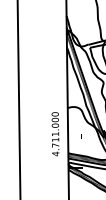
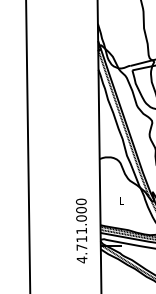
text: (55, 134) -> (81, 231), moved

